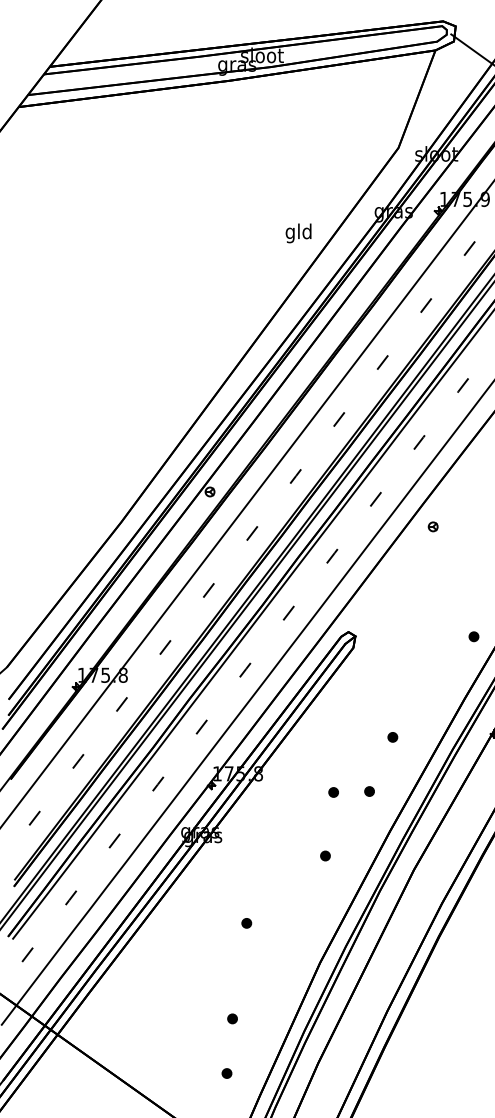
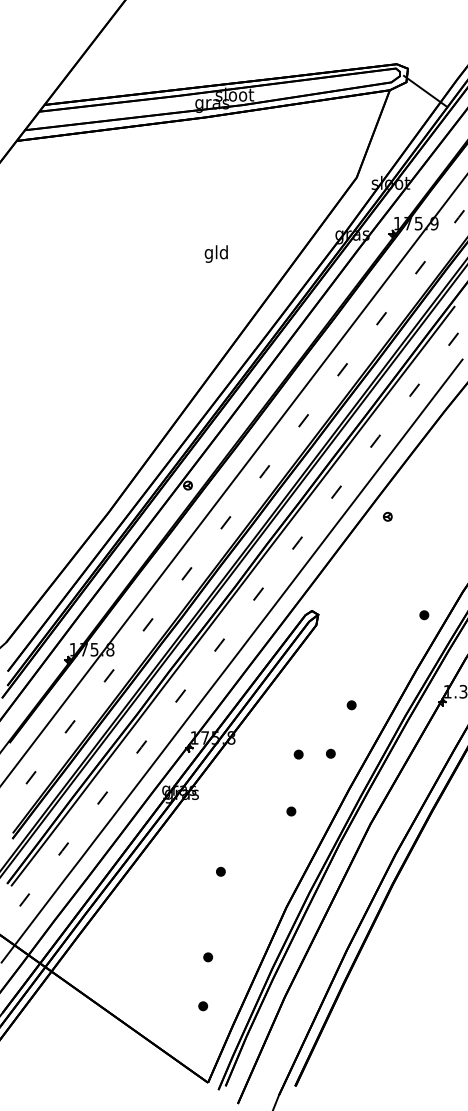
text: (297, 232) -> (215, 253), moved

